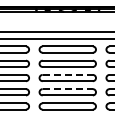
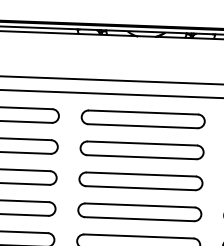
line: (68, 74) -> (142, 173), dashed -> solid
line: (68, 89) -> (141, 206), dashed -> solid

